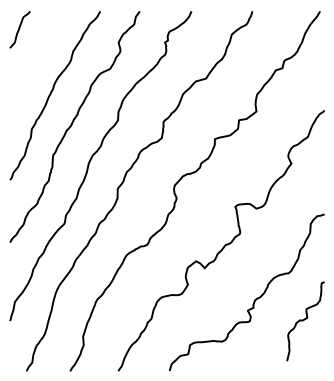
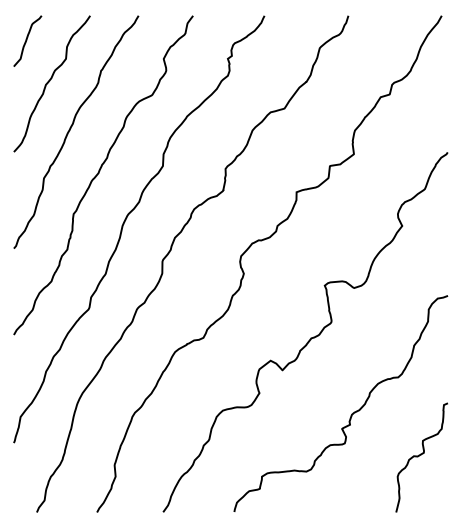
curve: (36, 58) -> (50, 81), added
curve: (305, 319) -> (421, 455), moved

